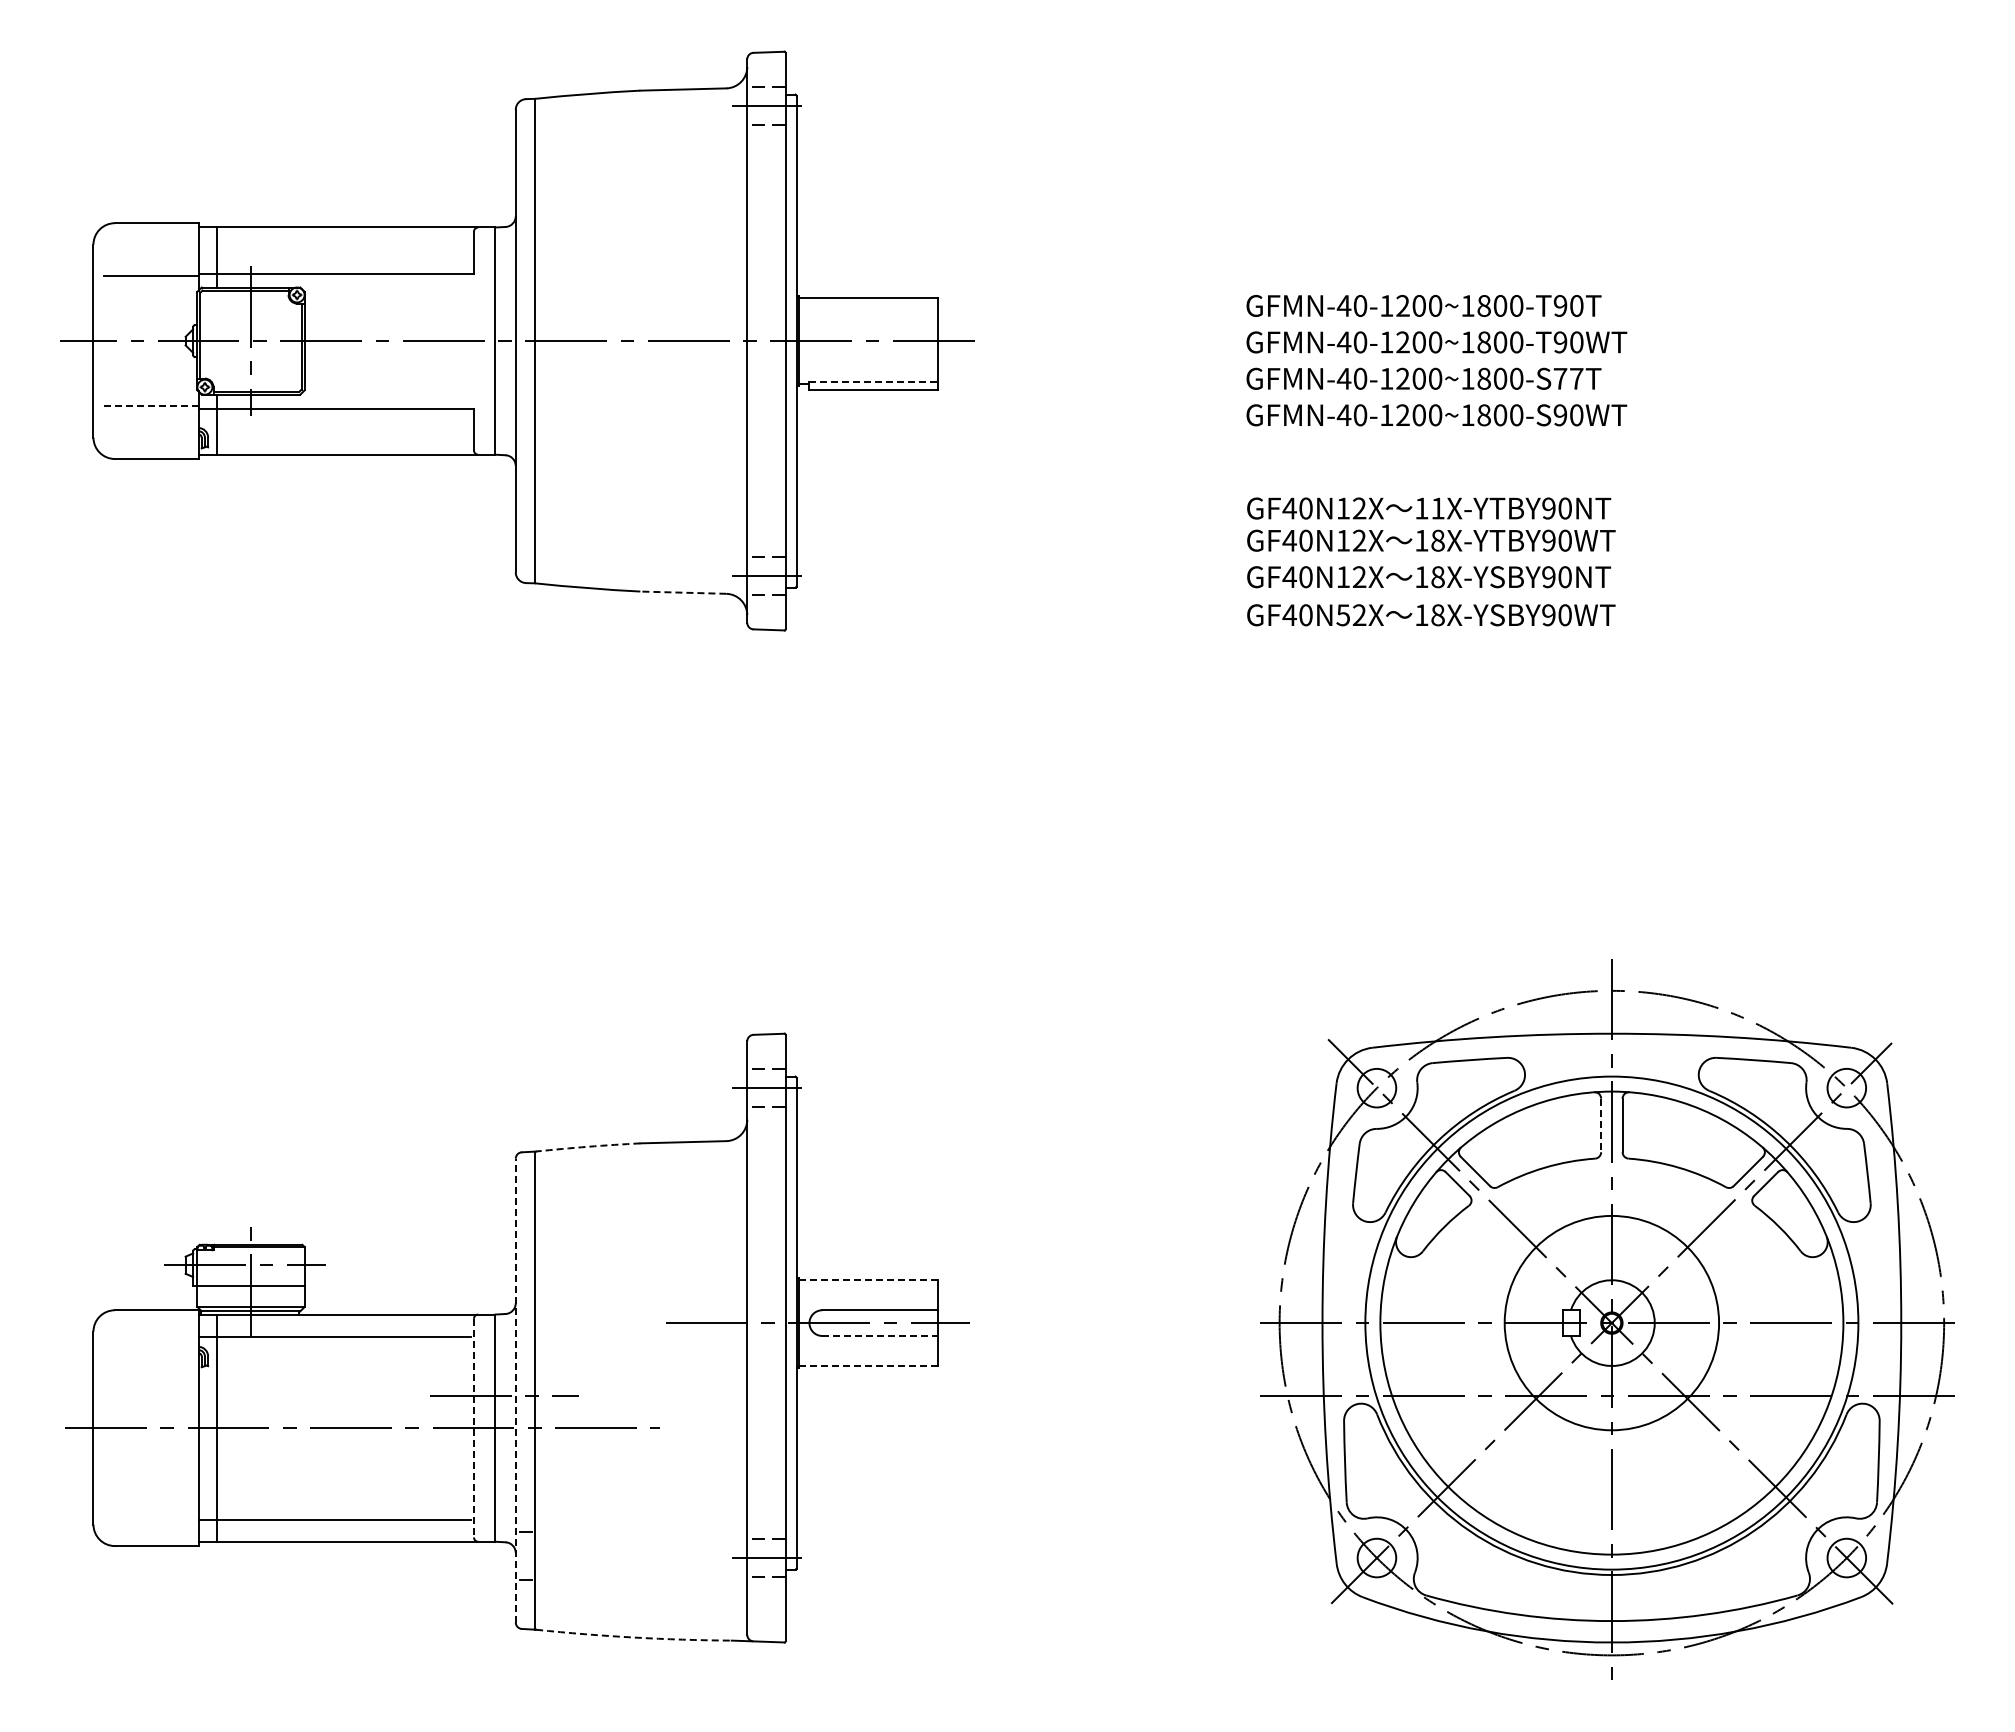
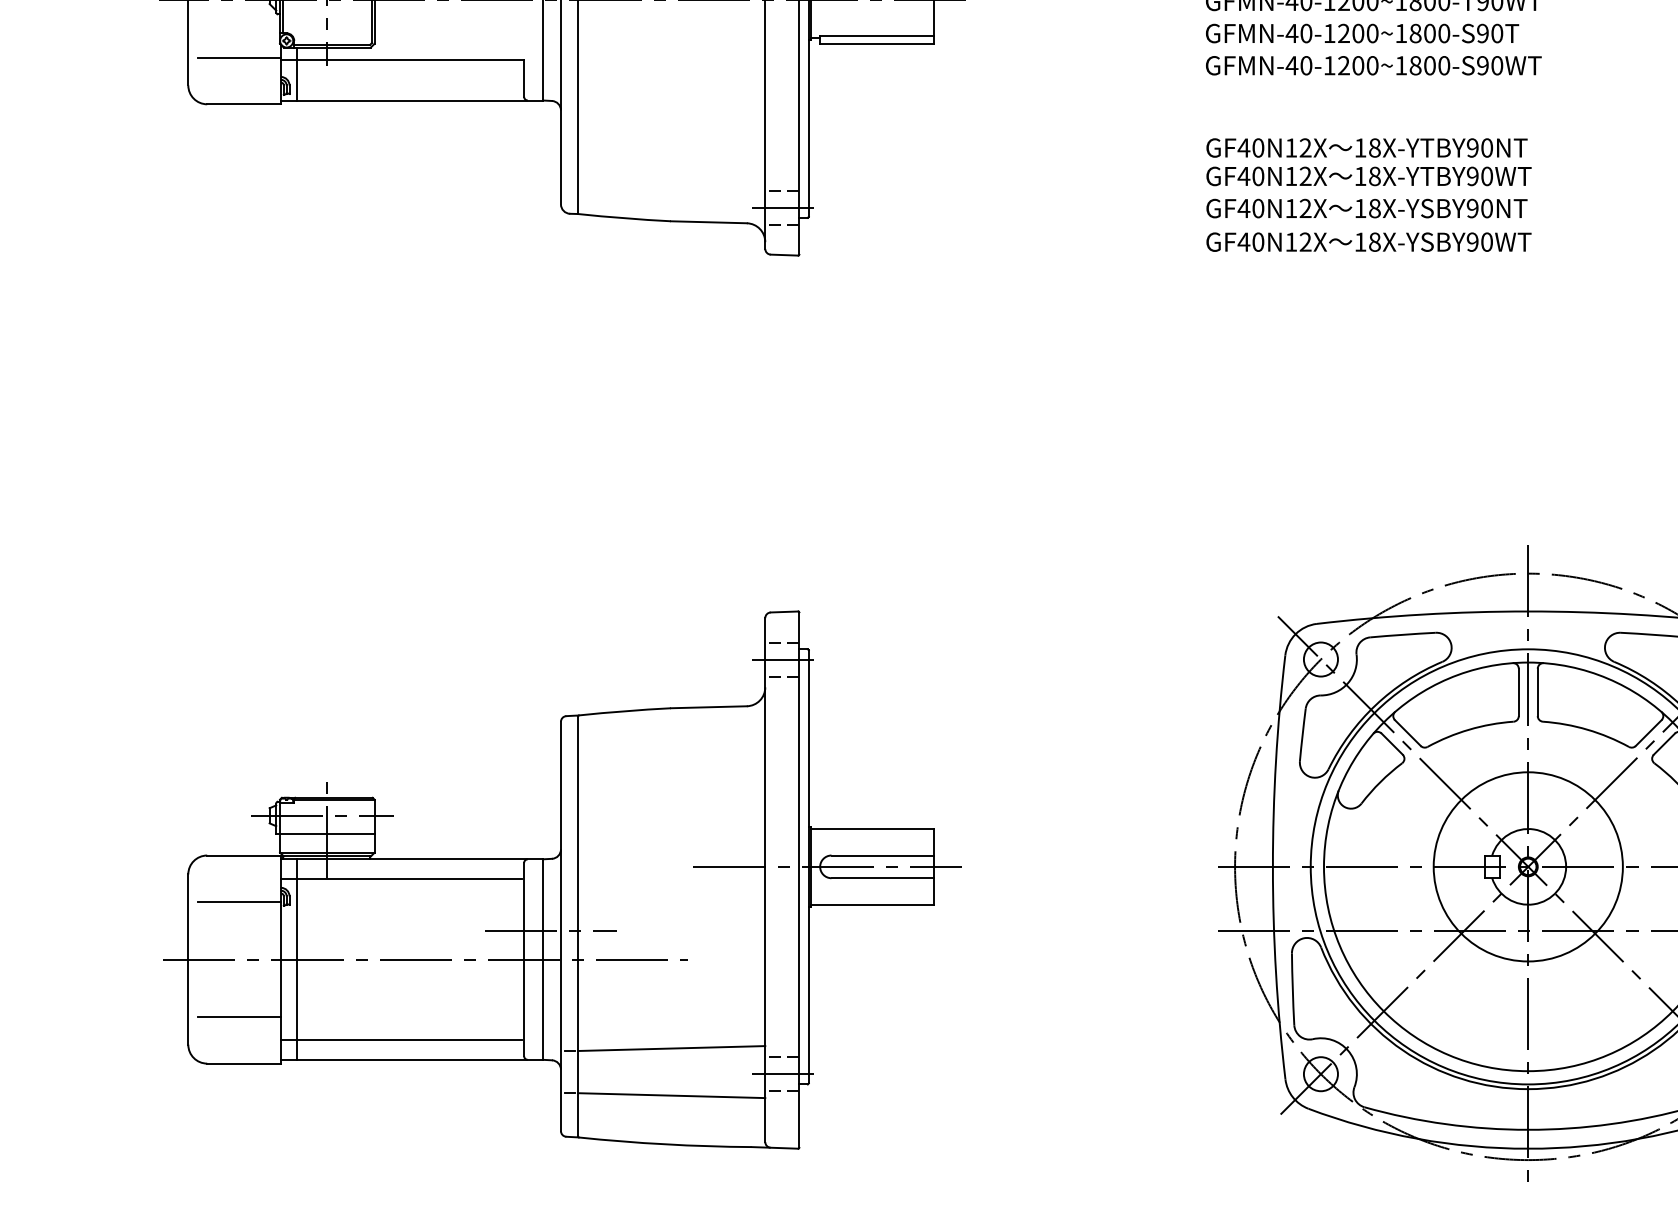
text: (1568, 378) -> (1490, 33), GFMN-40-1200~1800-S77T -> GFMN-40-1200~1800-S90T
line: (874, 382) -> (877, 36), dashed -> solid
line: (151, 406) -> (239, 57), dashed -> solid
text: (1437, 508) -> (1374, 147), 11X-YTBY90NT -> 18X-YTBY90NT
line: (682, 592) -> (708, 222), dashed -> solid
text: (1342, 615) -> (1290, 242), GF40N52X -> GF40N12X
line: (1601, 1125) -> (1519, 692), dashed -> solid
arc: (588, 1146) -> (625, 711), dashed -> solid
line: (868, 1280) -> (872, 829), dashed -> solid
line: (880, 1335) -> (882, 877), dashed -> solid
line: (151, 1362) -> (239, 901), added
line: (868, 1365) -> (872, 904), dashed -> solid
line: (515, 1390) -> (560, 926), dashed -> solid
line: (473, 1428) -> (523, 959), dashed -> solid
line: (151, 1493) -> (239, 1017), added
line: (641, 1528) -> (671, 1048), added
line: (641, 1582) -> (671, 1095), added
arc: (633, 1637) -> (664, 1144), dashed -> solid

